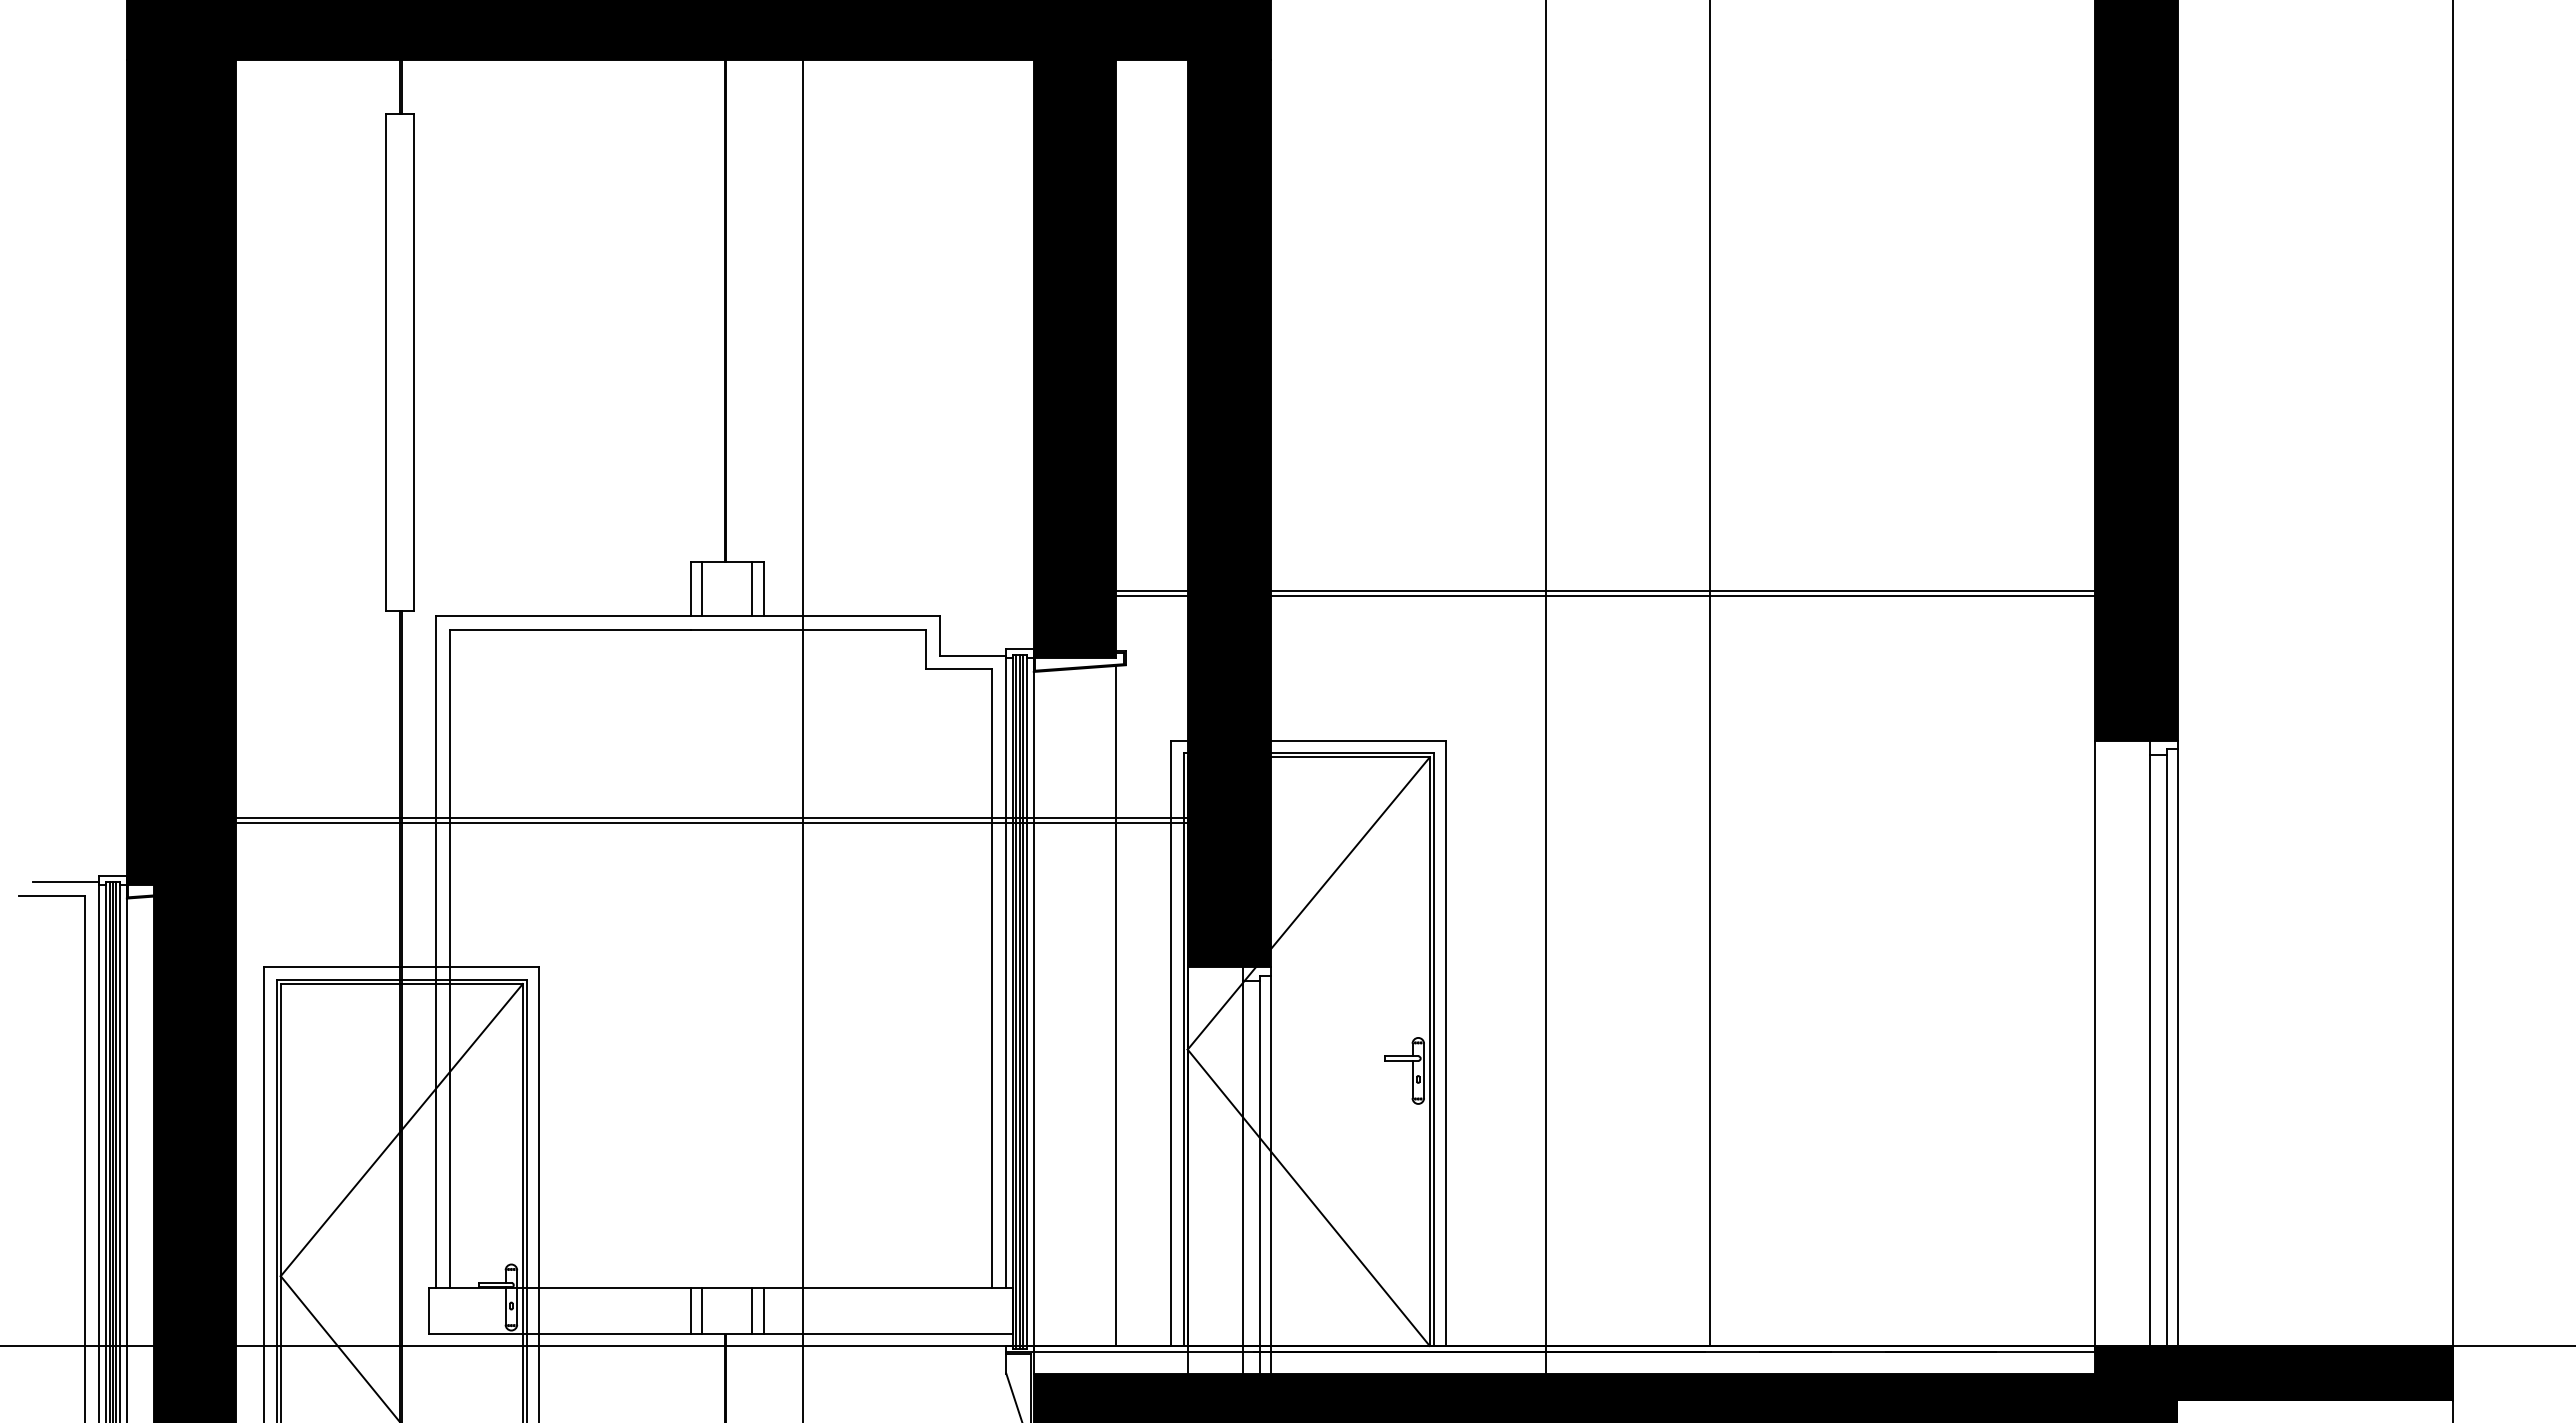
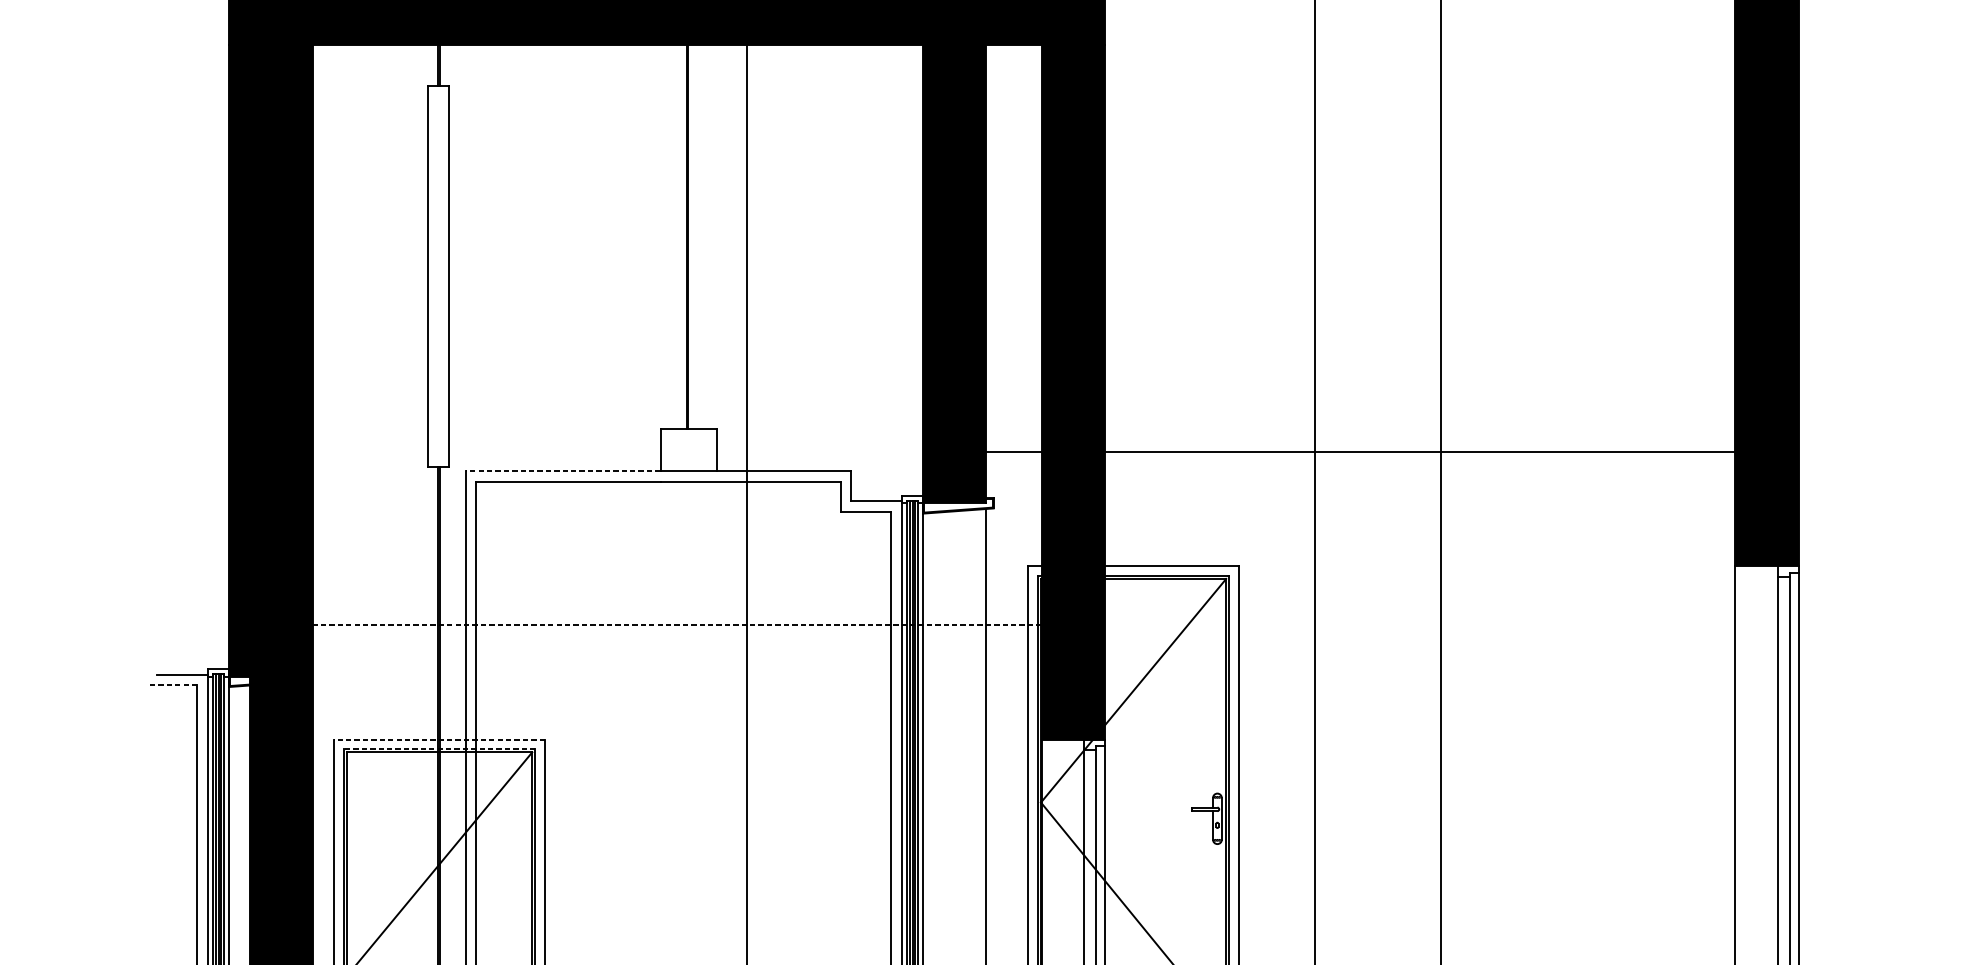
line: (701, 588) -> (668, 449), removed
line: (752, 588) -> (708, 449), removed
line: (1605, 596) -> (1360, 455), removed
line: (562, 616) -> (562, 471), solid -> dashed
line: (698, 817) -> (666, 624), solid -> dashed
line: (698, 823) -> (666, 629), removed
line: (52, 896) -> (172, 685), solid -> dashed
line: (401, 967) -> (439, 739), solid -> dashed
line: (401, 979) -> (439, 748), solid -> dashed

